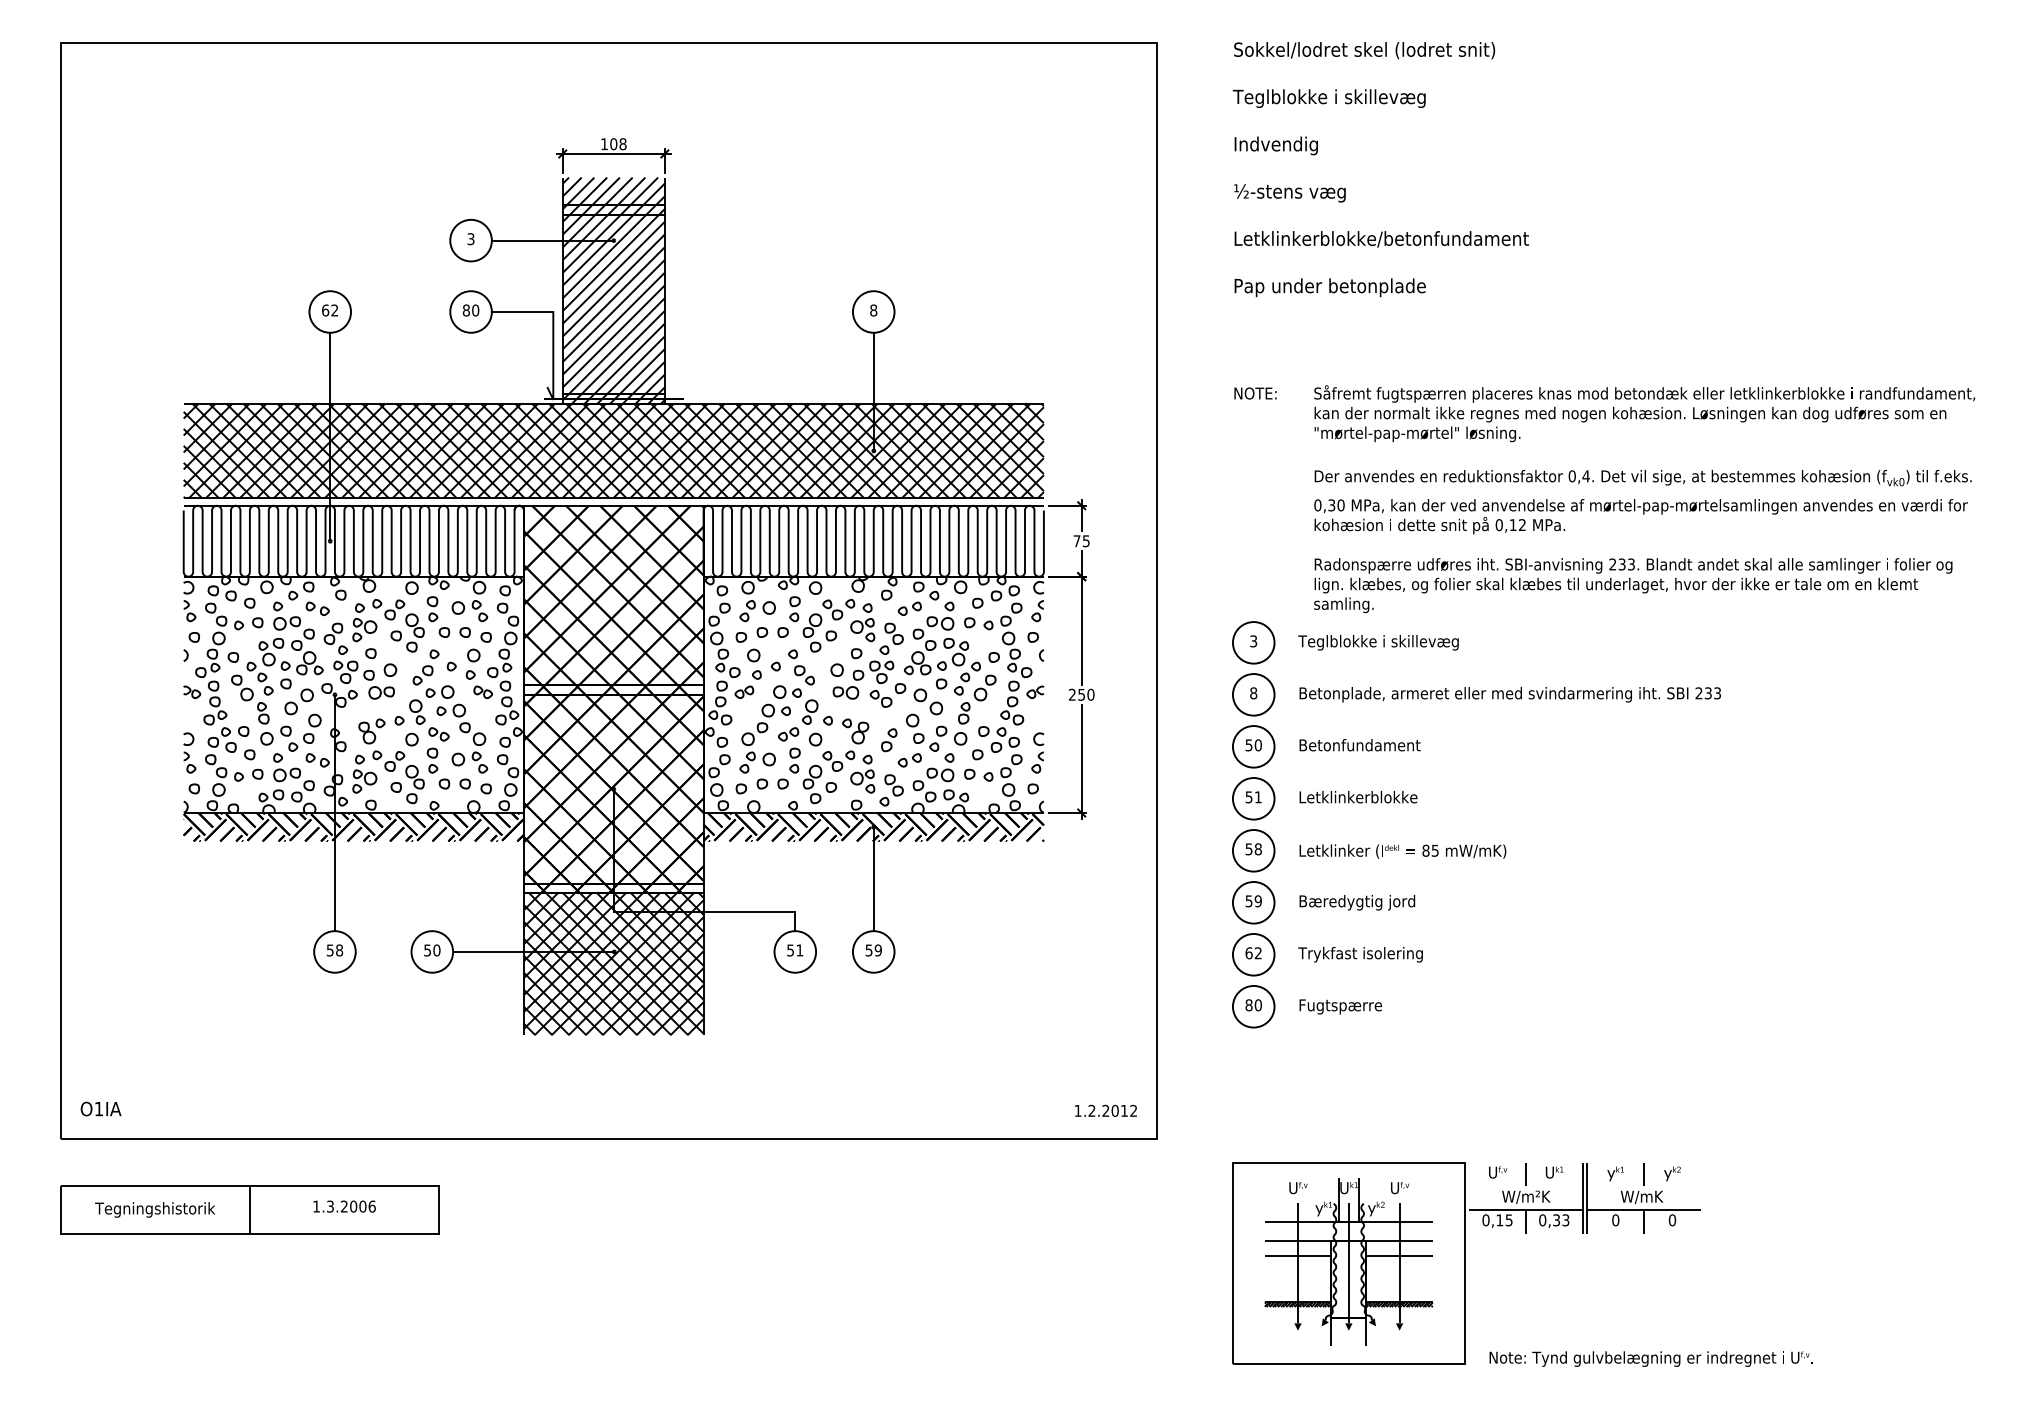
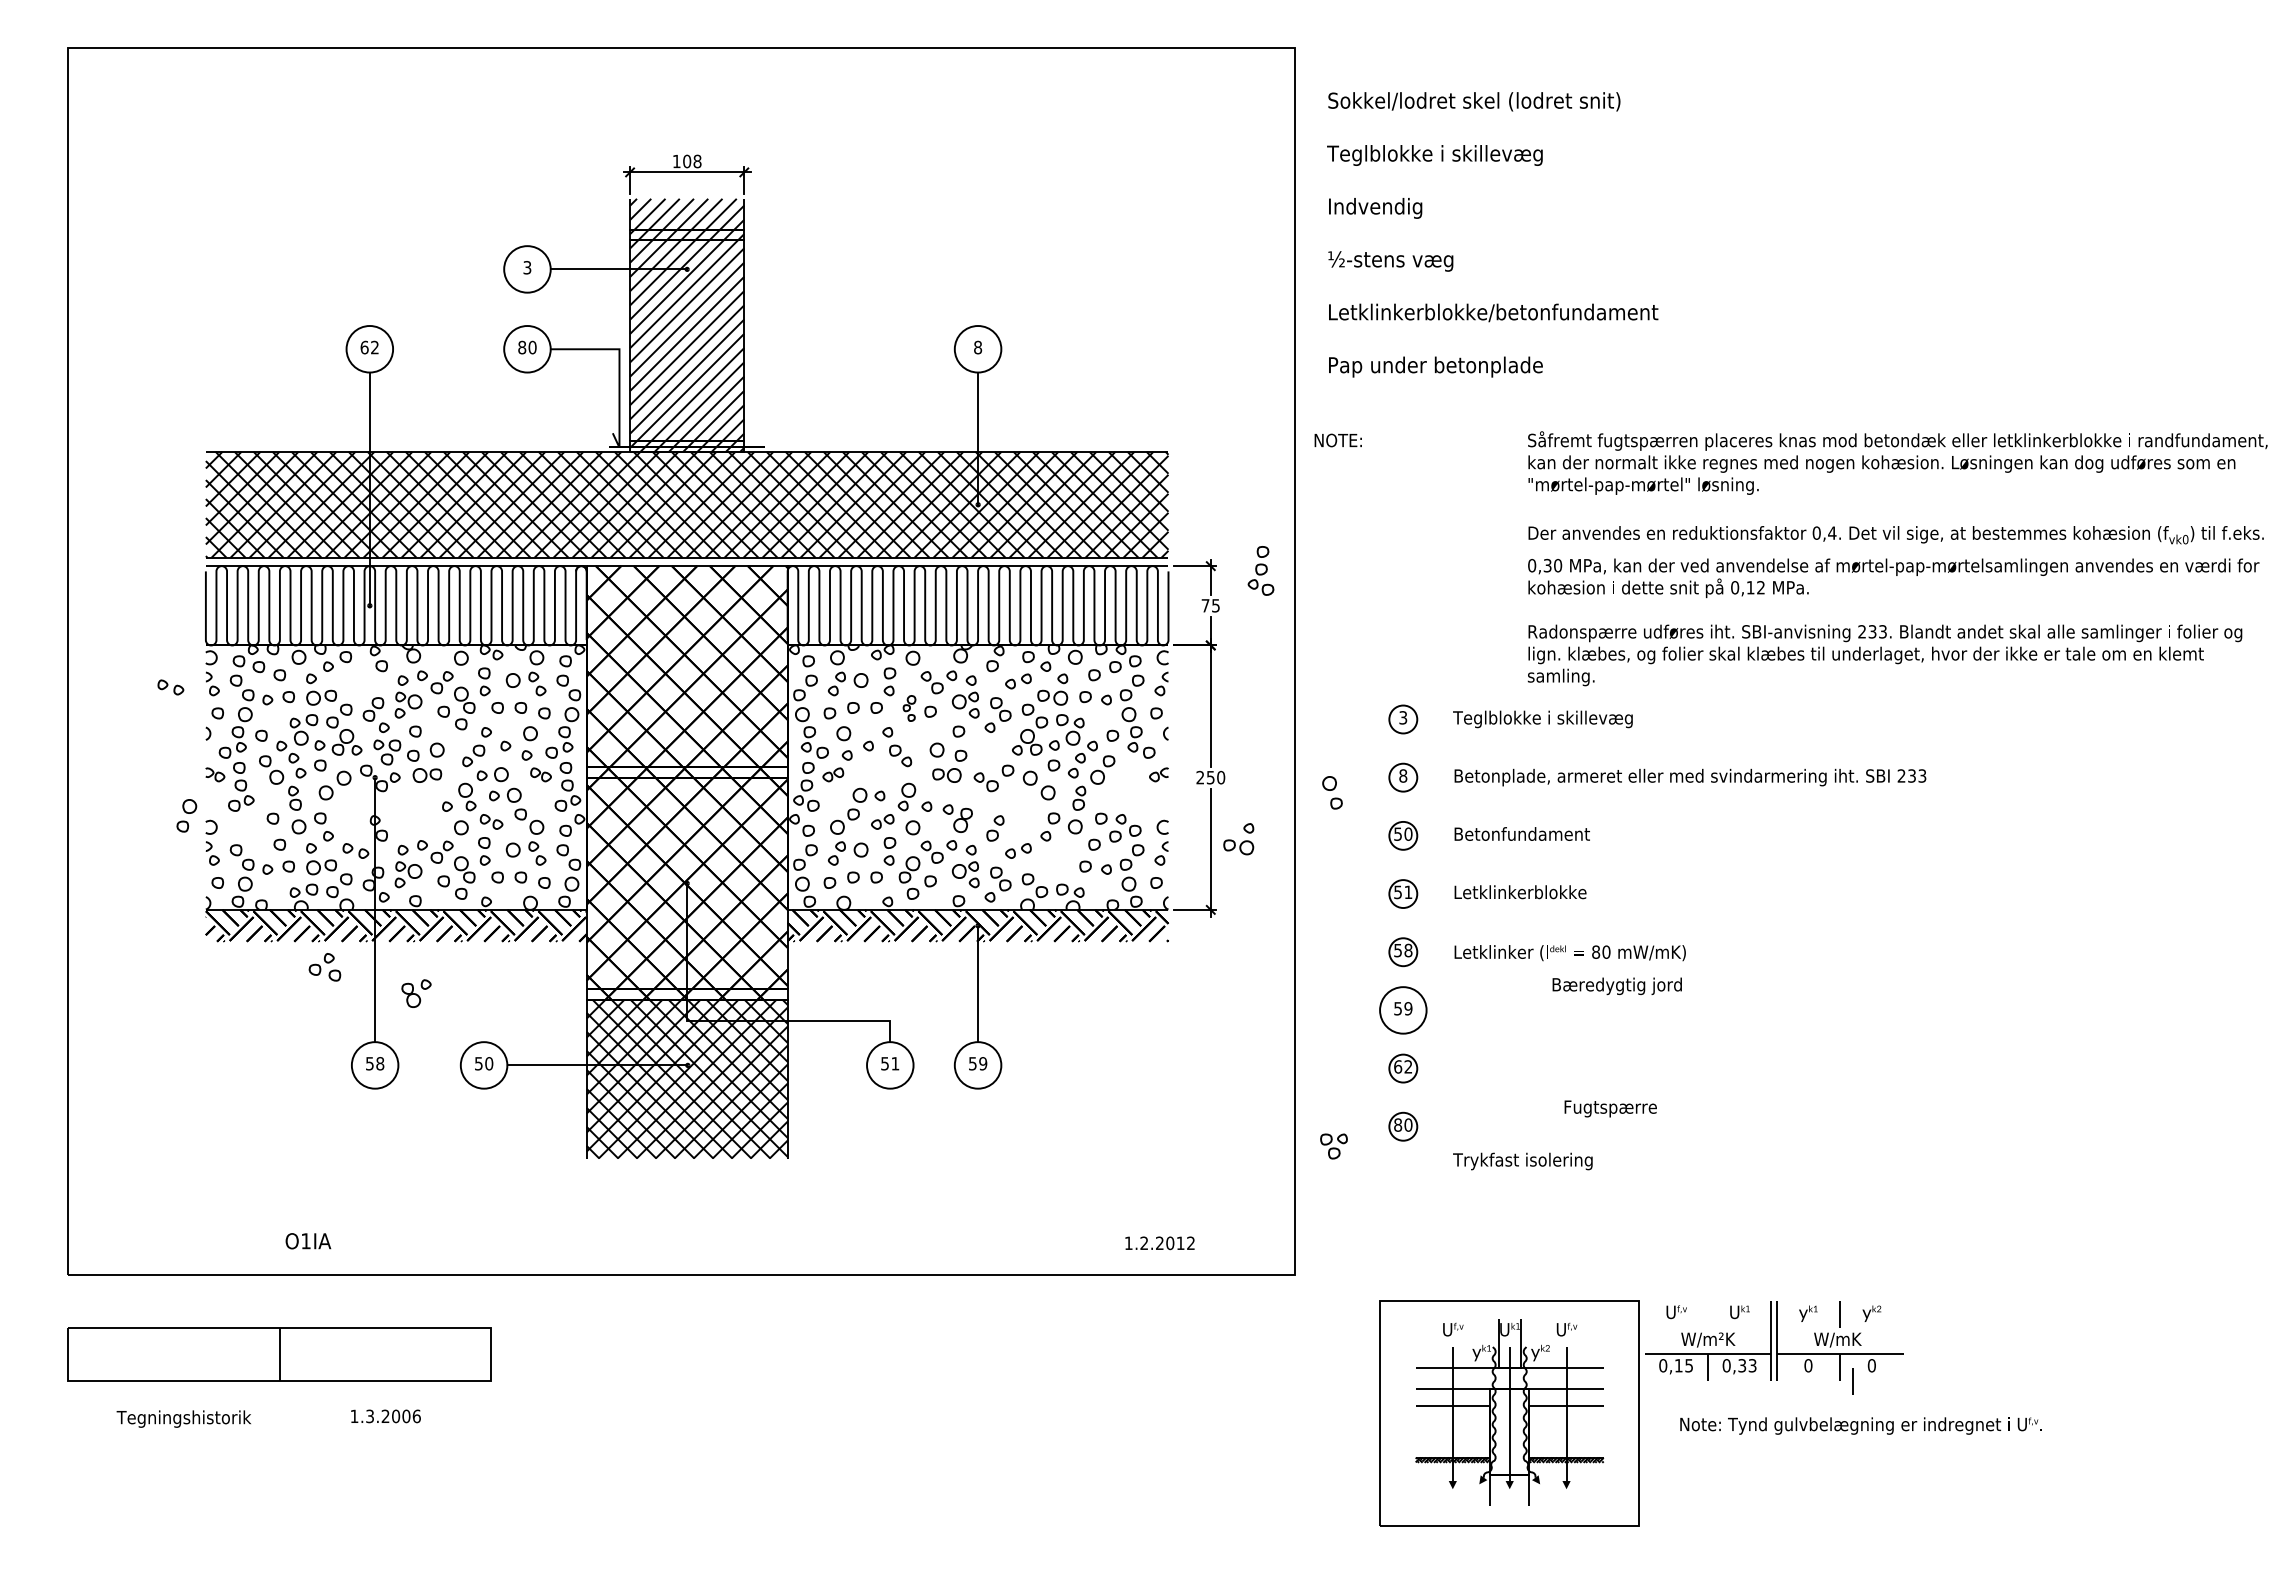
text: (1380, 169) -> (1492, 234), moved
text: (1254, 393) -> (1337, 440), moved
text: (1644, 498) -> (1897, 558), moved
part: (317, 608) -> (170, 687), moved
part: (812, 633) -> (909, 708), size x0.6
circle: (1253, 642) -> (1403, 719), size x0.6
part: (881, 672) -> (1333, 1146), moved
part: (787, 691) -> (881, 774), removed
circle: (1253, 694) -> (1403, 777), size x0.6
part: (1011, 702) -> (1260, 570), moved
part: (312, 728) -> (186, 815), moved
part: (915, 728) -> (1332, 792), moved
part: (371, 731) -> (416, 993), moved
part: (221, 740) -> (324, 967), moved
circle: (1253, 746) -> (1403, 835), size x0.6
part: (940, 767) -> (1238, 839), moved
circle: (1253, 798) -> (1403, 893), size x0.6
circle: (1253, 850) -> (1403, 951), size x0.6
text: (1435, 850) -> (1606, 951), 85 -> 80
text: (1356, 902) -> (1616, 986), moved
circle: (1253, 954) -> (1403, 1068), size x0.6
text: (1360, 954) -> (1522, 1161), moved
circle: (1253, 1006) -> (1403, 1126), size x0.6
text: (1340, 1006) -> (1610, 1108), moved
text: (101, 1109) -> (308, 1241), moved
text: (1105, 1111) -> (1159, 1243), moved
line: (1525, 1174) -> (1852, 1381), moved
text: (344, 1206) -> (385, 1416), moved
text: (154, 1209) -> (183, 1418), moved
text: (1650, 1358) -> (1860, 1425), moved

